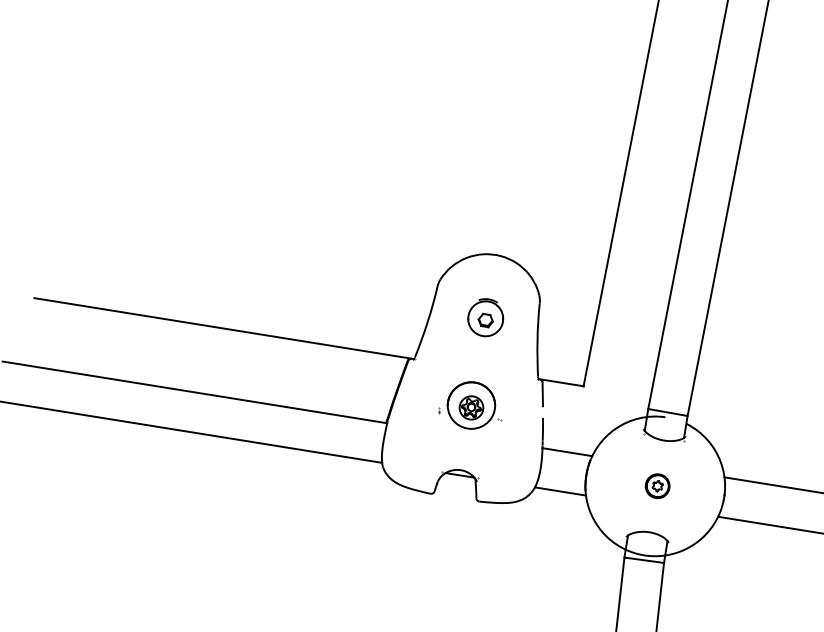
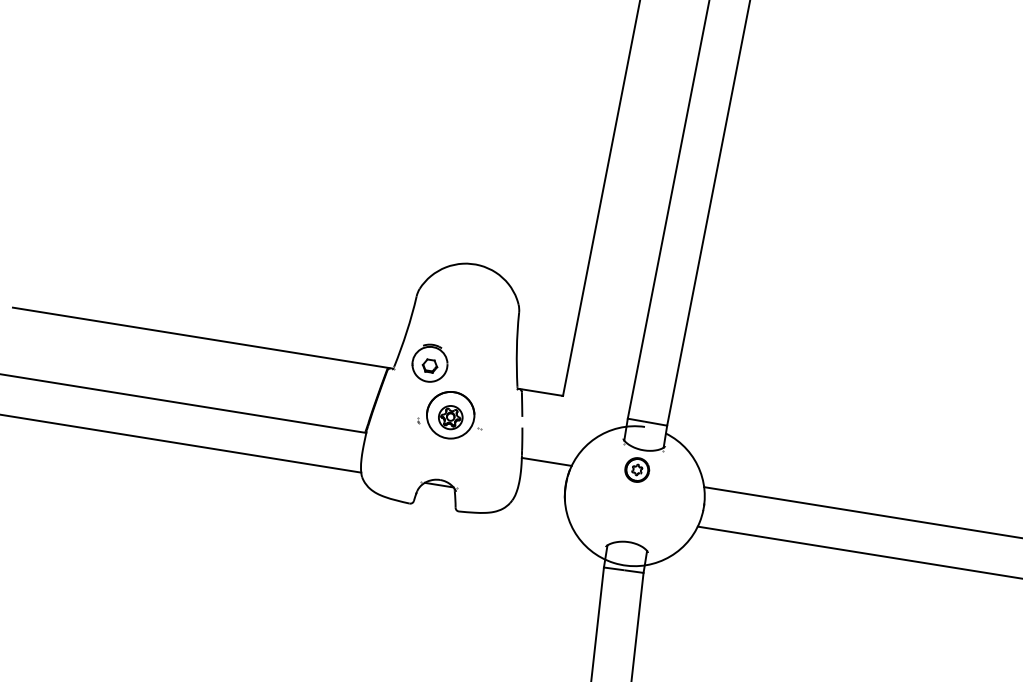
part: (485, 316) -> (429, 362), moved
part: (657, 485) -> (637, 469), moved
line: (560, 491) -> (539, 501), removed

